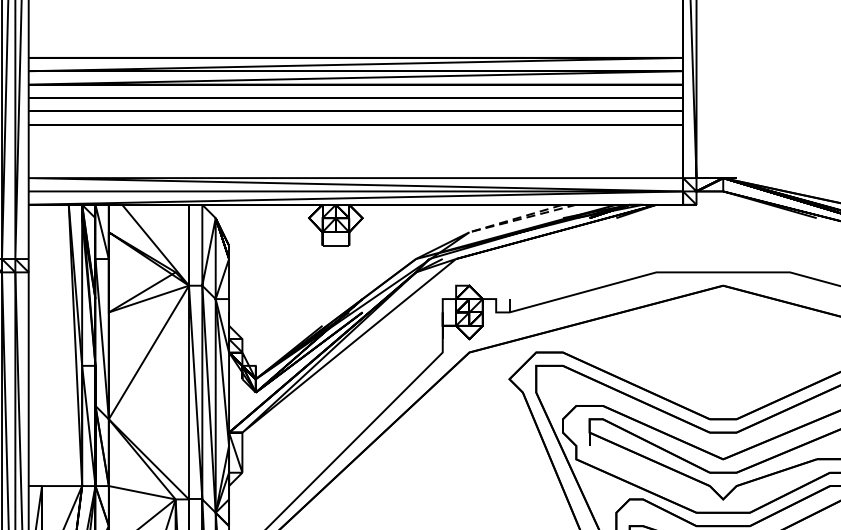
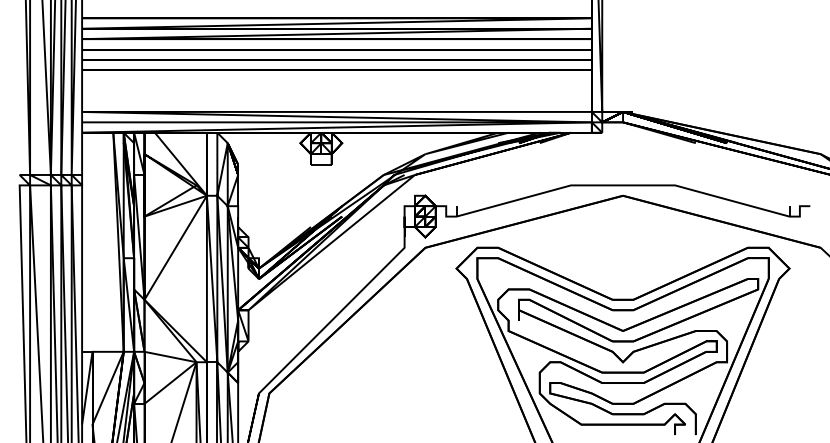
line: (474, 231) -> (429, 153), dashed -> solid

